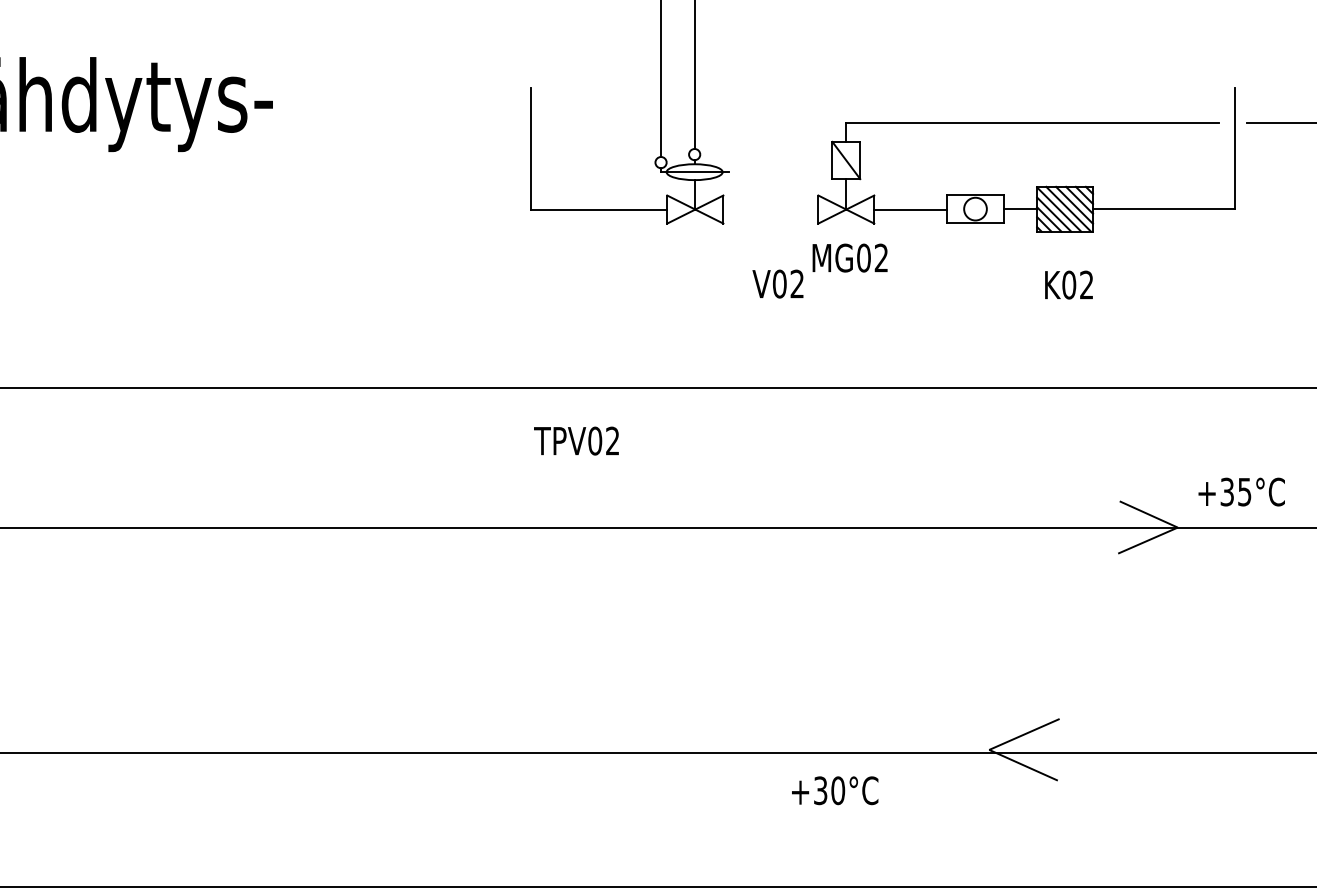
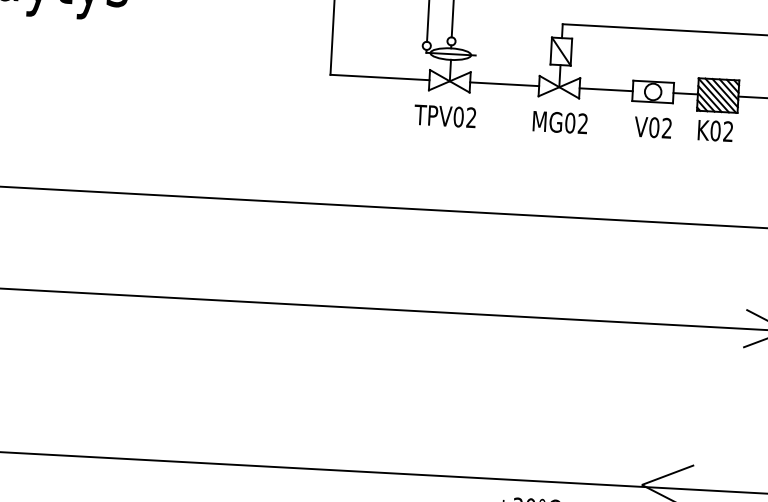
line: (770, 209) -> (504, 84), added
text: (777, 283) -> (652, 127), moved
text: (1068, 284) -> (715, 130), moved
text: (576, 440) -> (445, 115), moved

